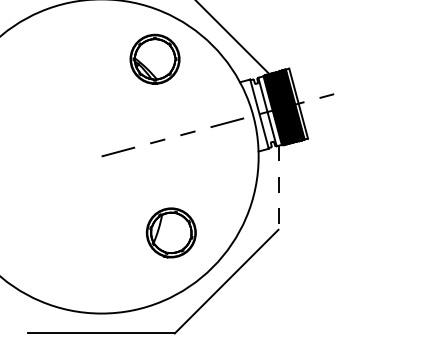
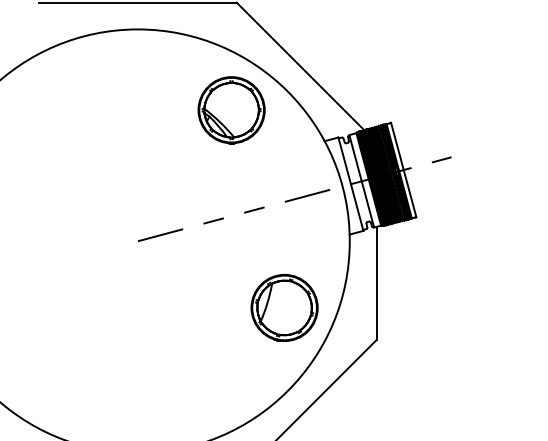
part: (154, 58) -> (230, 109), moved
line: (278, 187) -> (376, 283), dashed -> solid
part: (170, 232) -> (283, 307), moved

